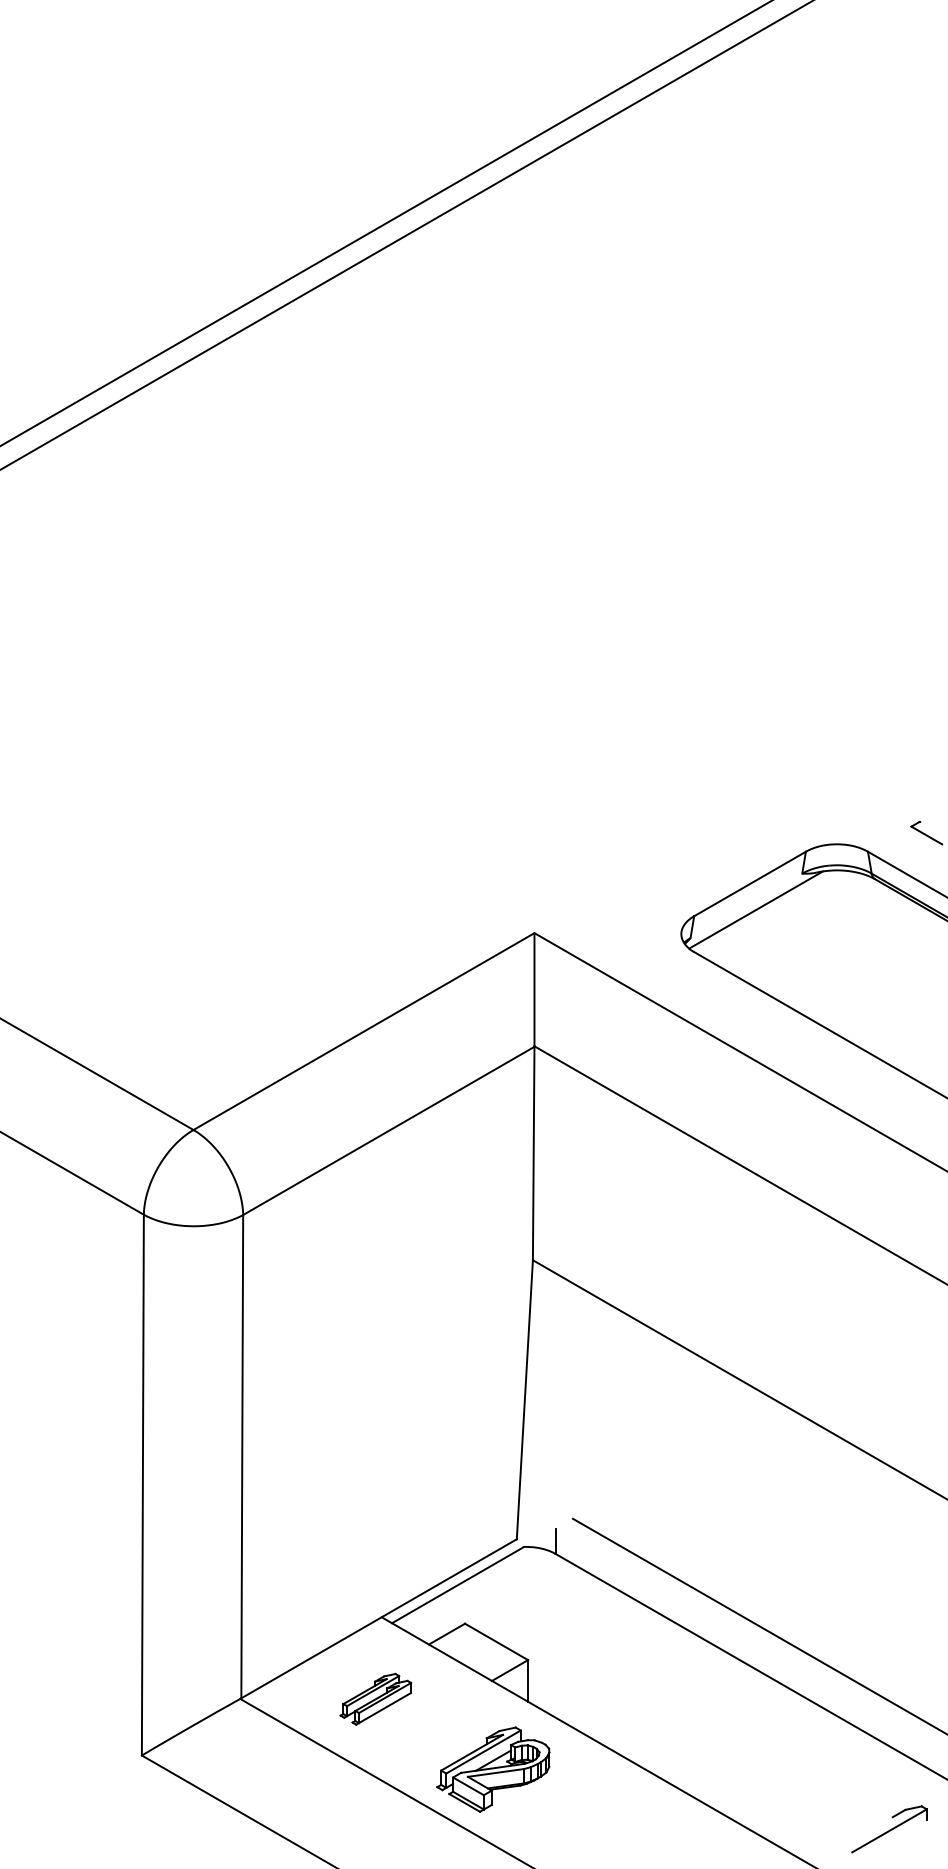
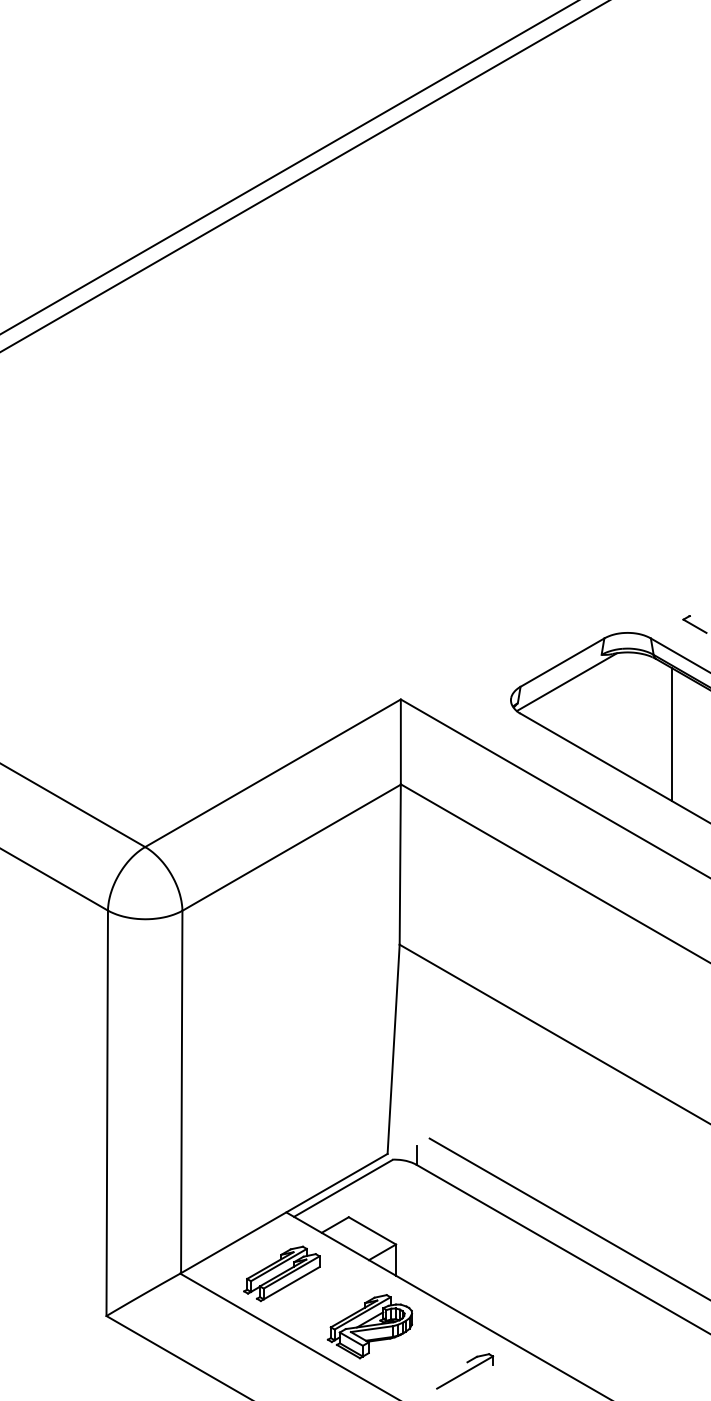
line: (896, 979) -> (672, 734), added
part: (375, 1698) -> (281, 1273), size x1.43
part: (890, 1829) -> (465, 1371), moved

